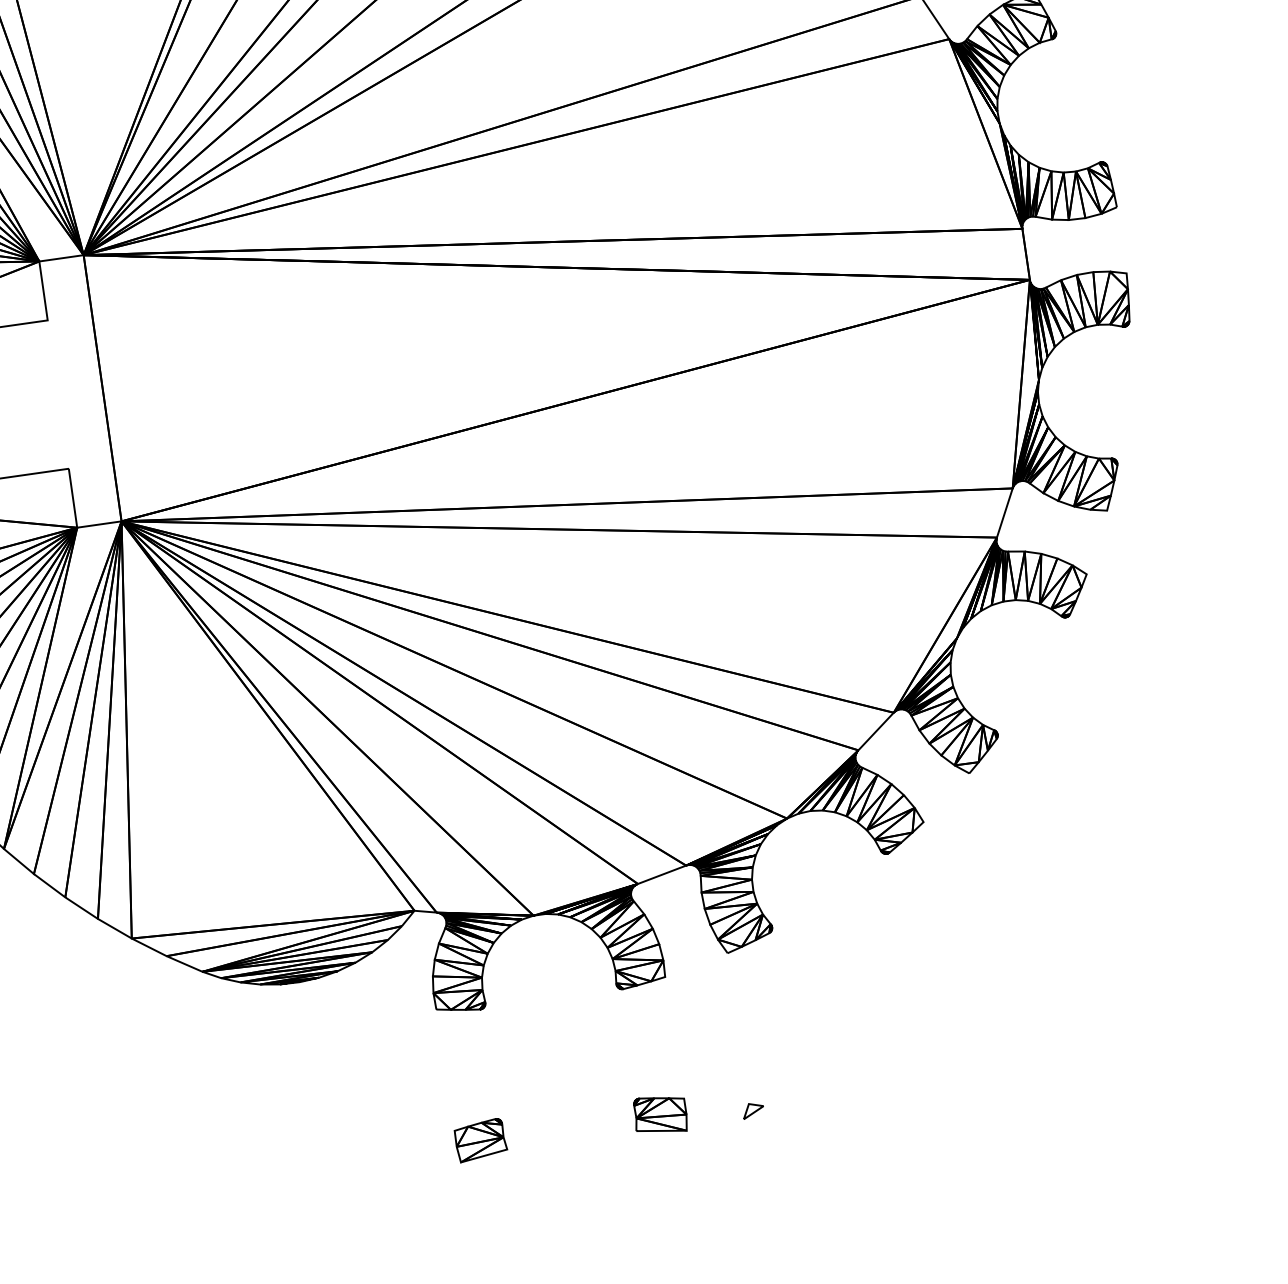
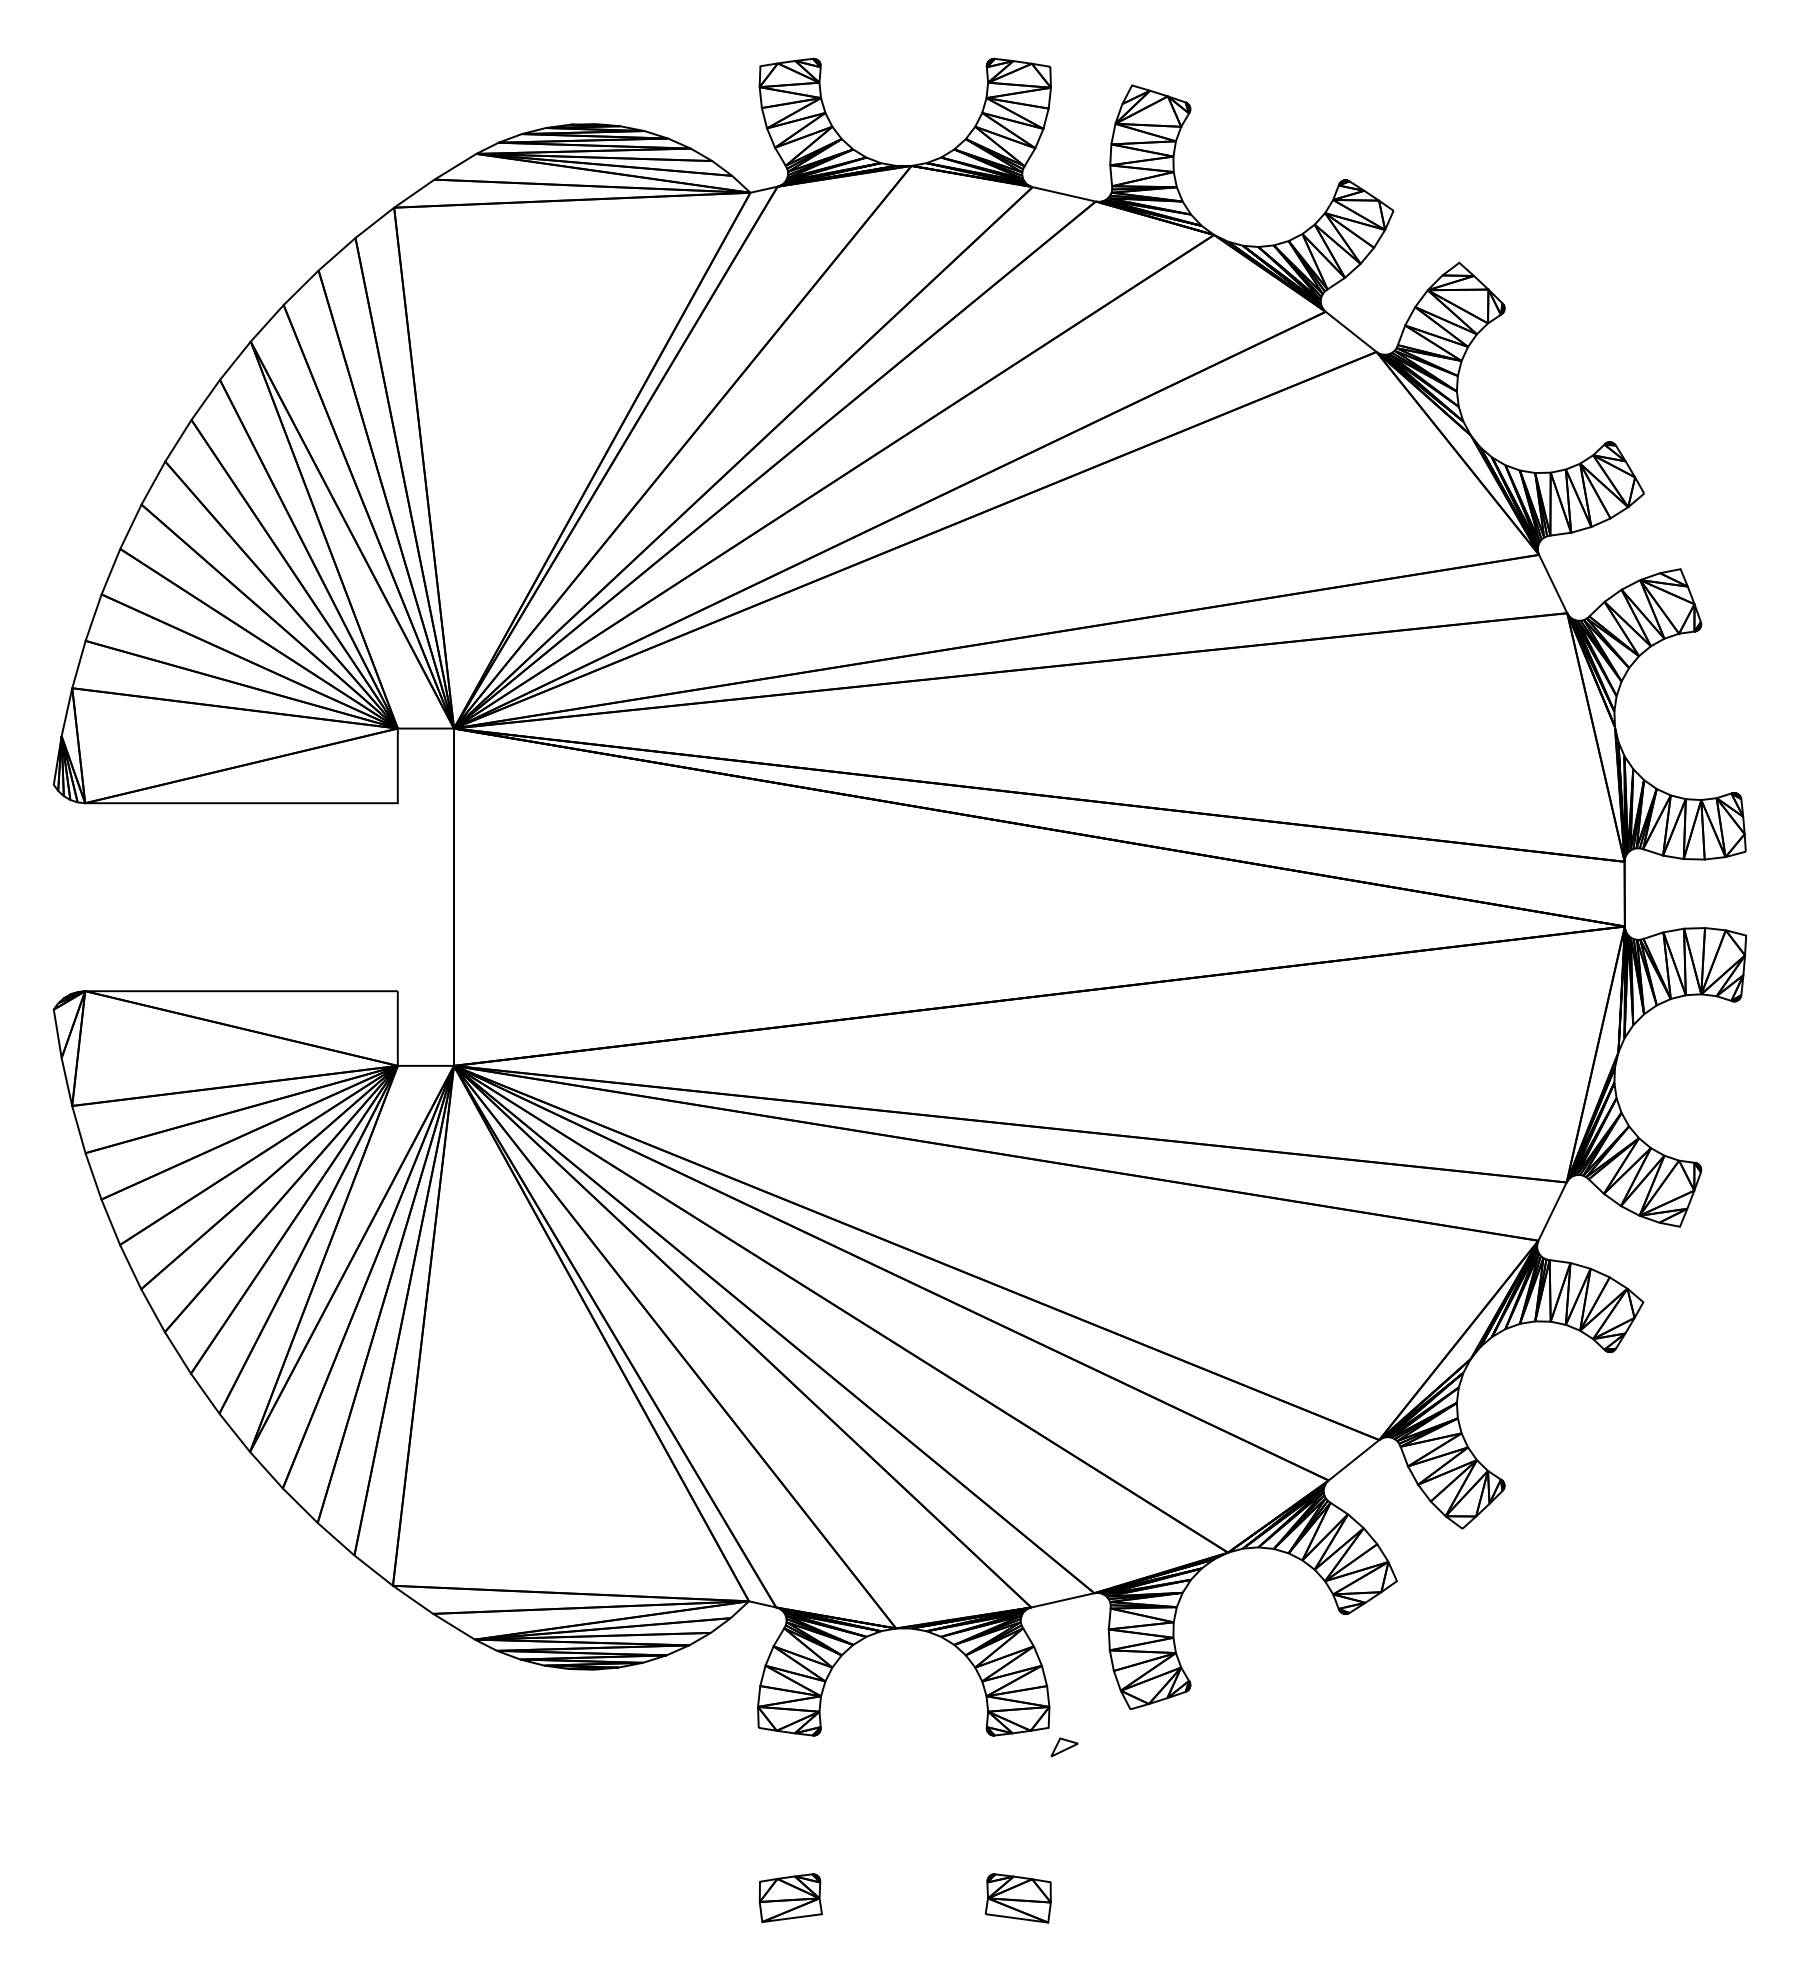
part: (753, 1110) -> (1064, 1747), moved

